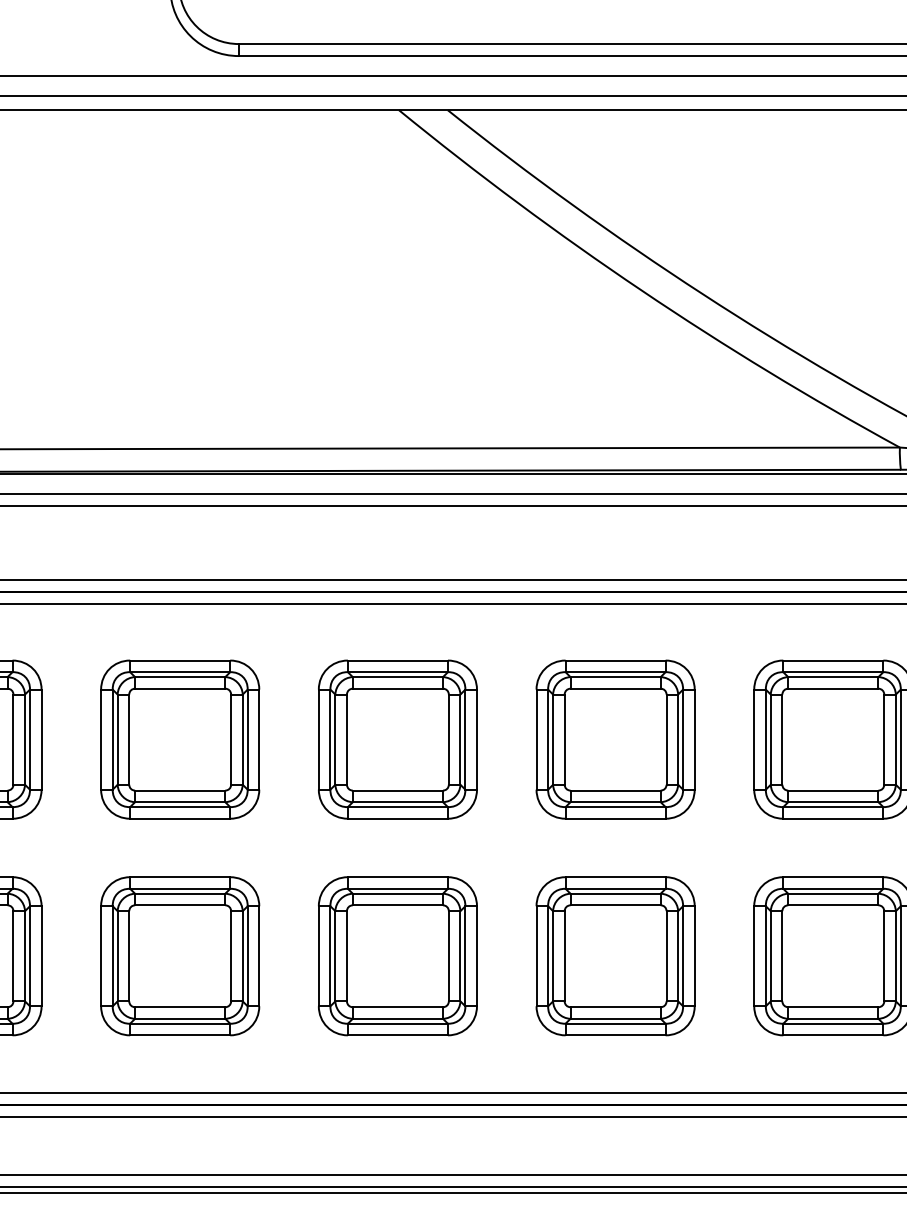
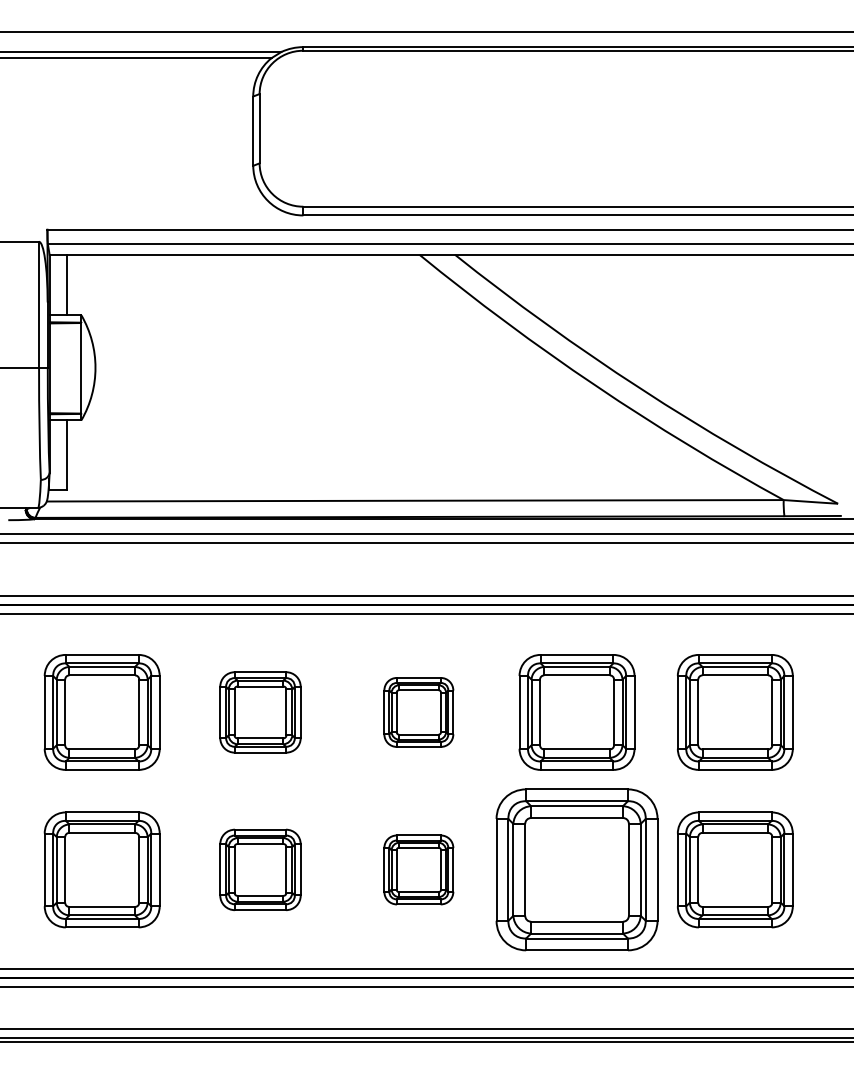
part: (180, 739) -> (260, 712), size x0.7
part: (397, 739) -> (418, 712), size x0.6
part: (180, 955) -> (260, 869), size x0.7
part: (397, 955) -> (418, 869), size x0.6
part: (614, 955) -> (576, 869), size x1.4

